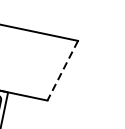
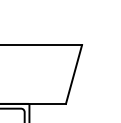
line: (61, 71) -> (73, 75), dashed -> solid

